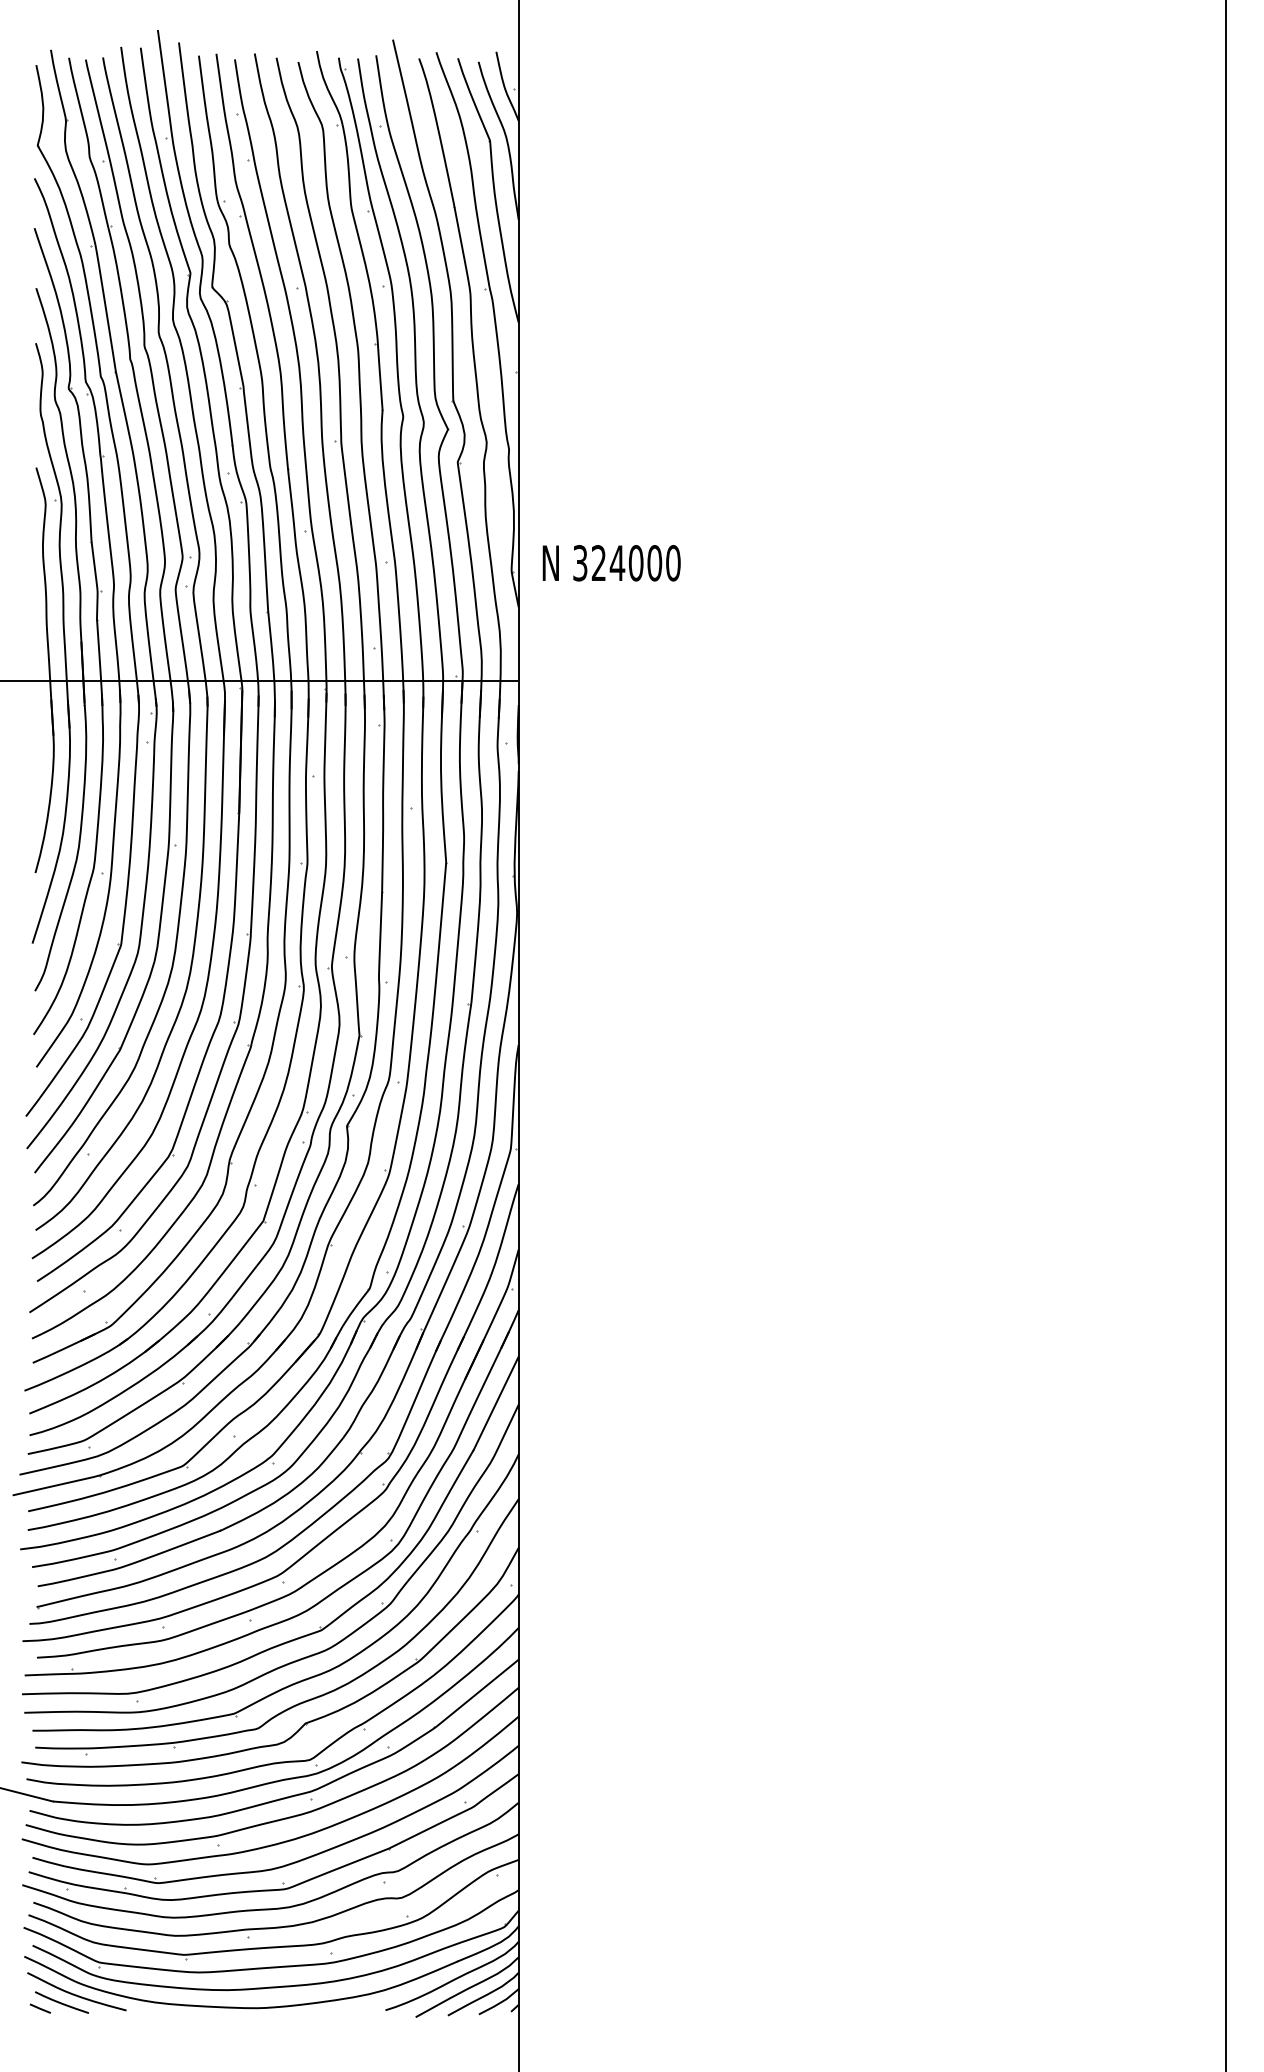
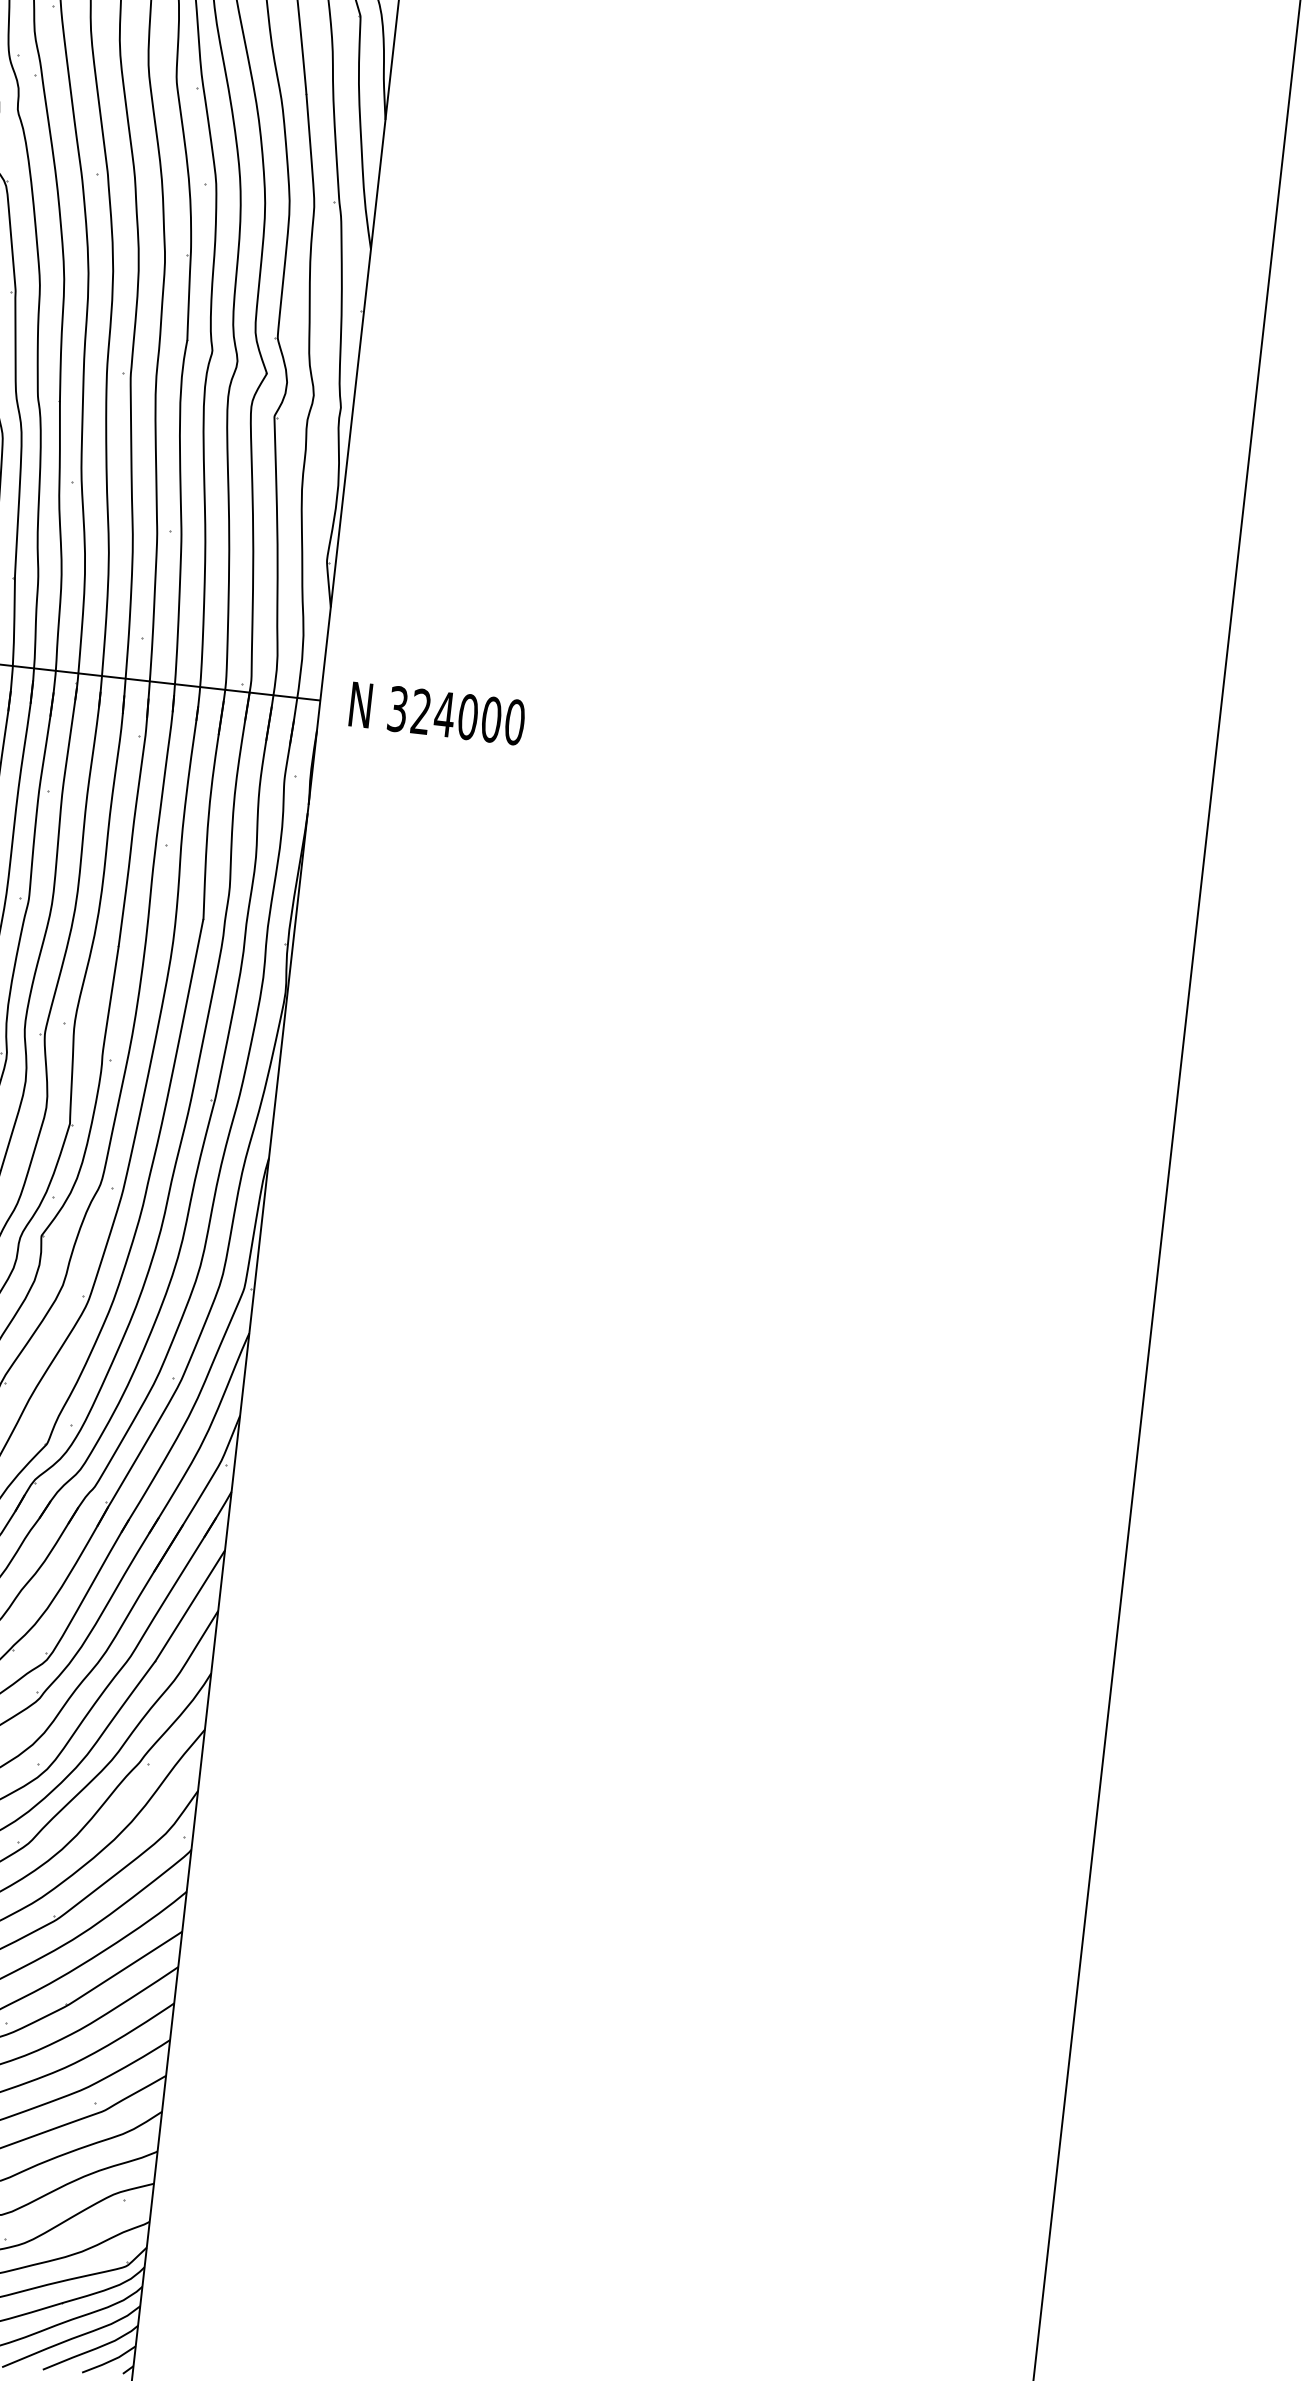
text: (611, 563) -> (437, 713), moved

